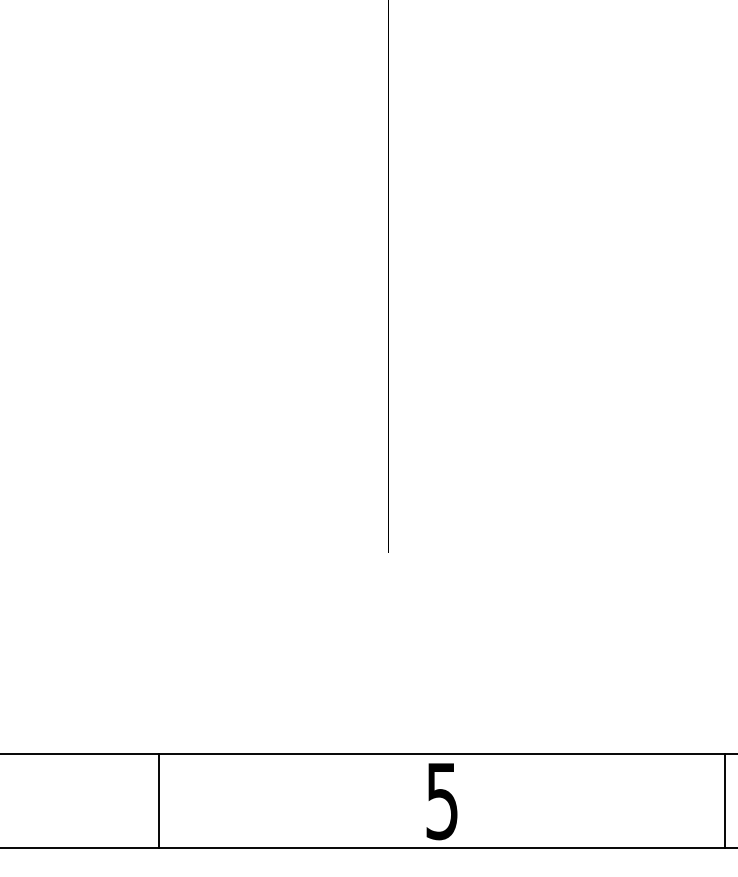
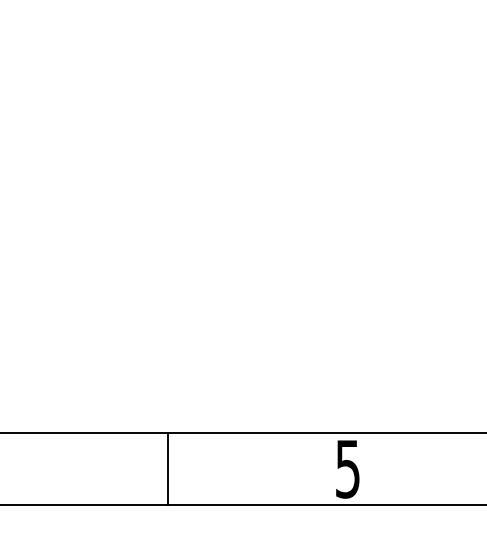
line: (159, 800) -> (168, 468), moved

